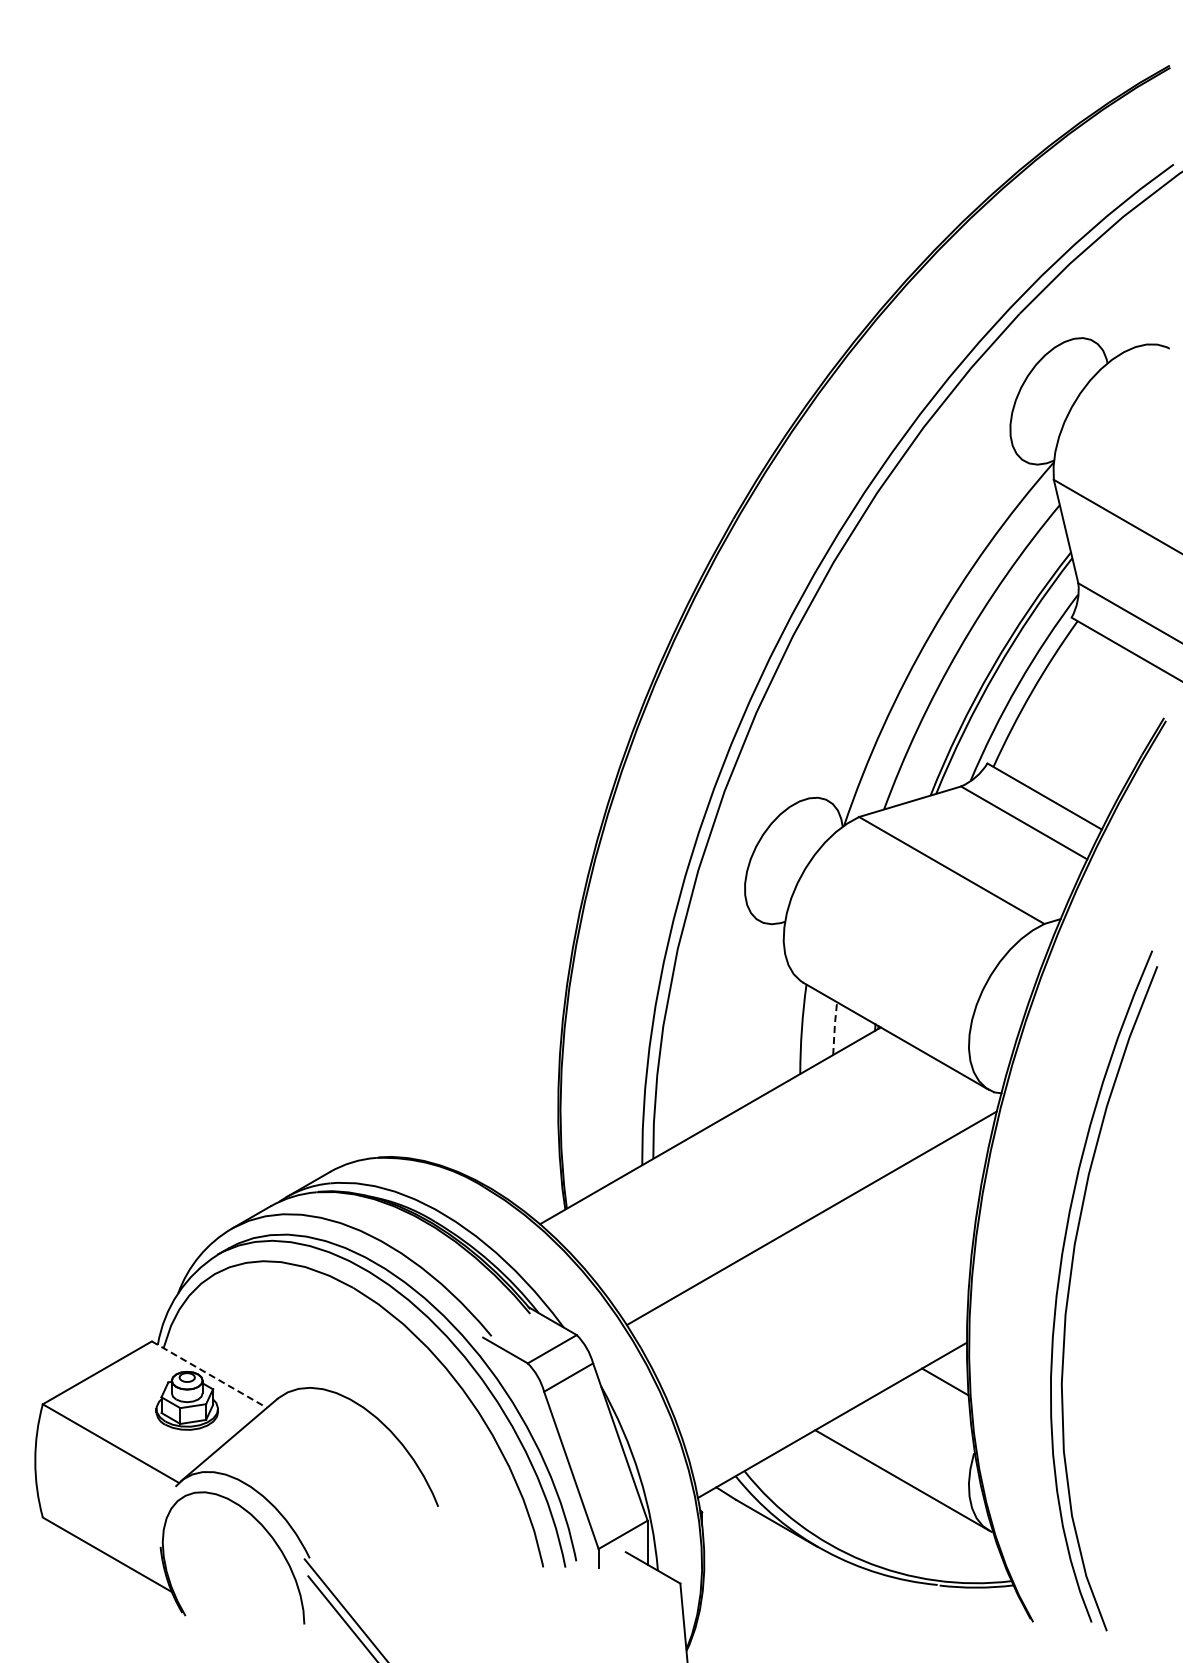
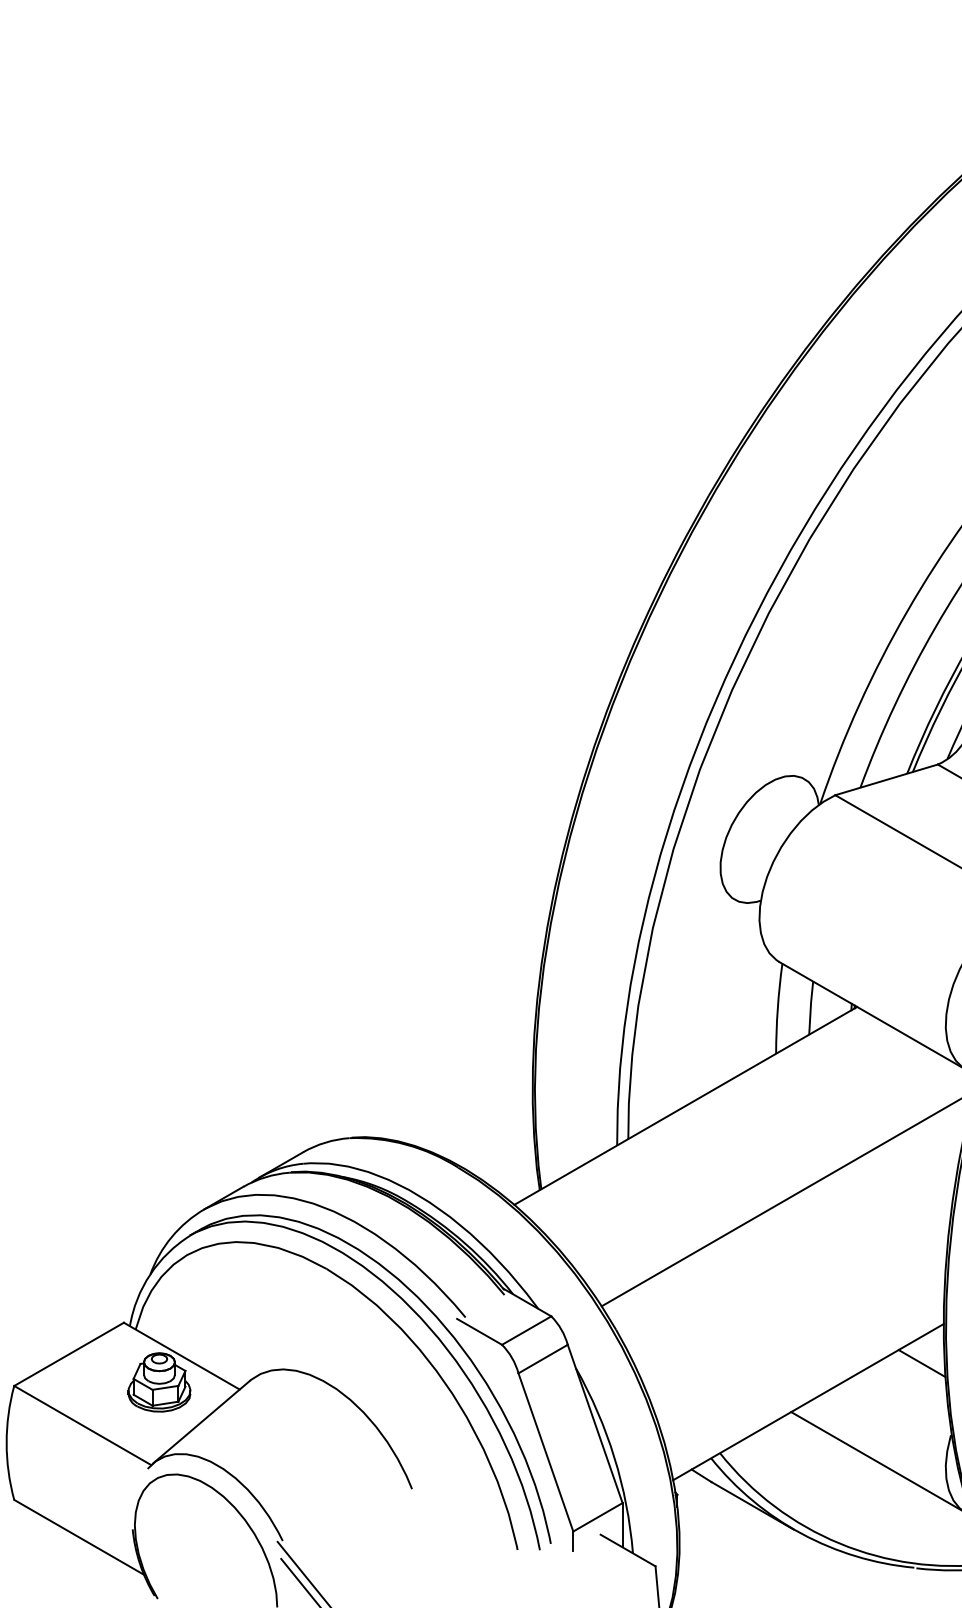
line: (834, 1027) -> (810, 1006), dashed -> solid
line: (209, 1374) -> (181, 1356), dashed -> solid

